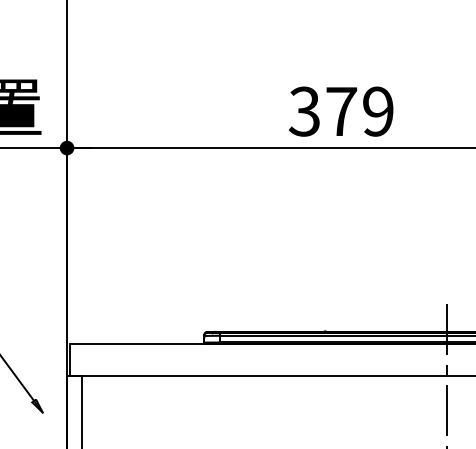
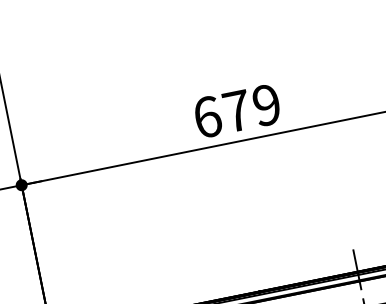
text: (304, 111) -> (207, 117), 379 -> 679

